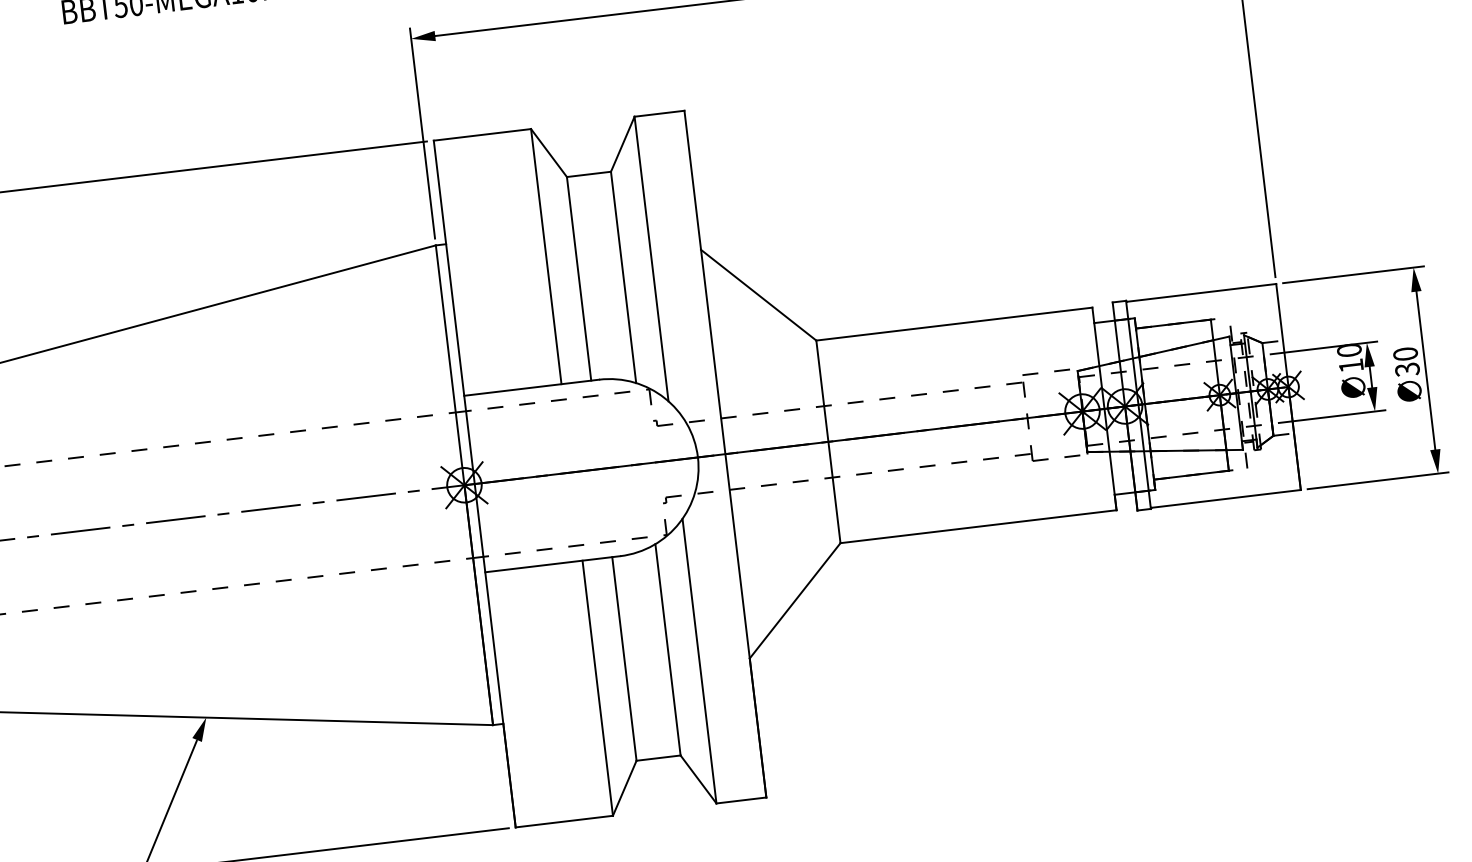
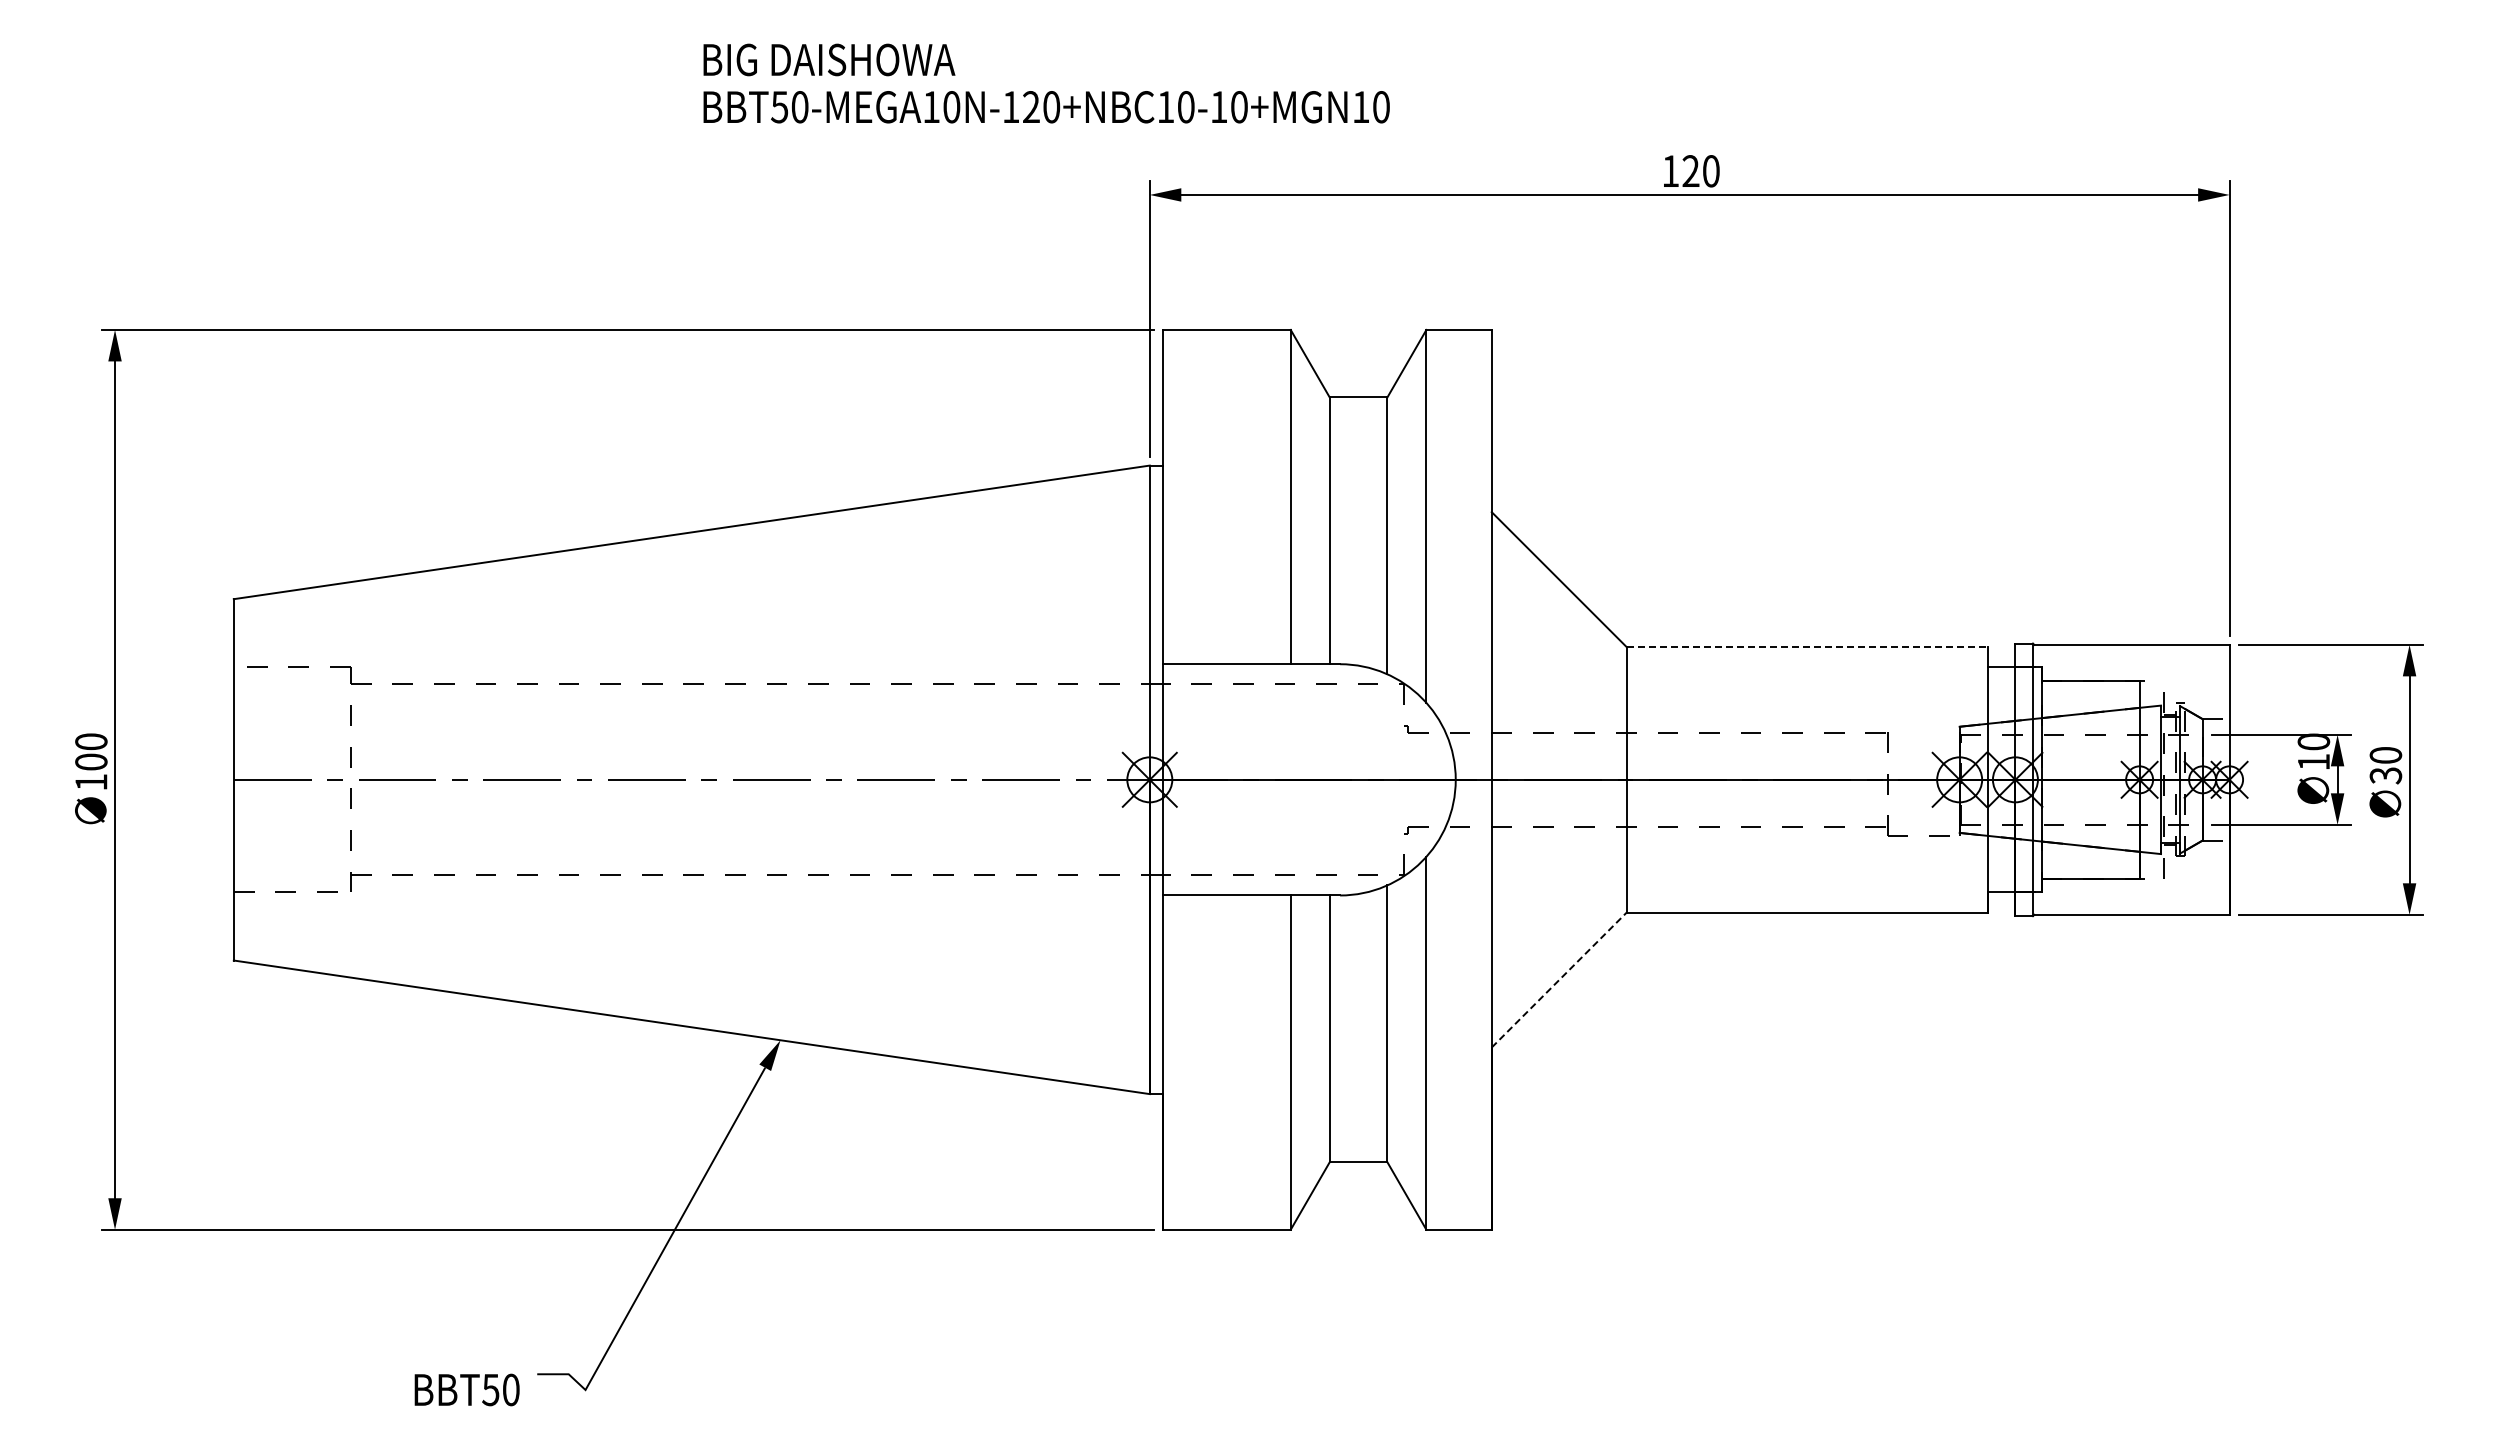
line: (954, 324) -> (1807, 647), solid -> dashed
line: (1037, 373) -> (1907, 723), removed
line: (795, 600) -> (1559, 979), solid -> dashed

